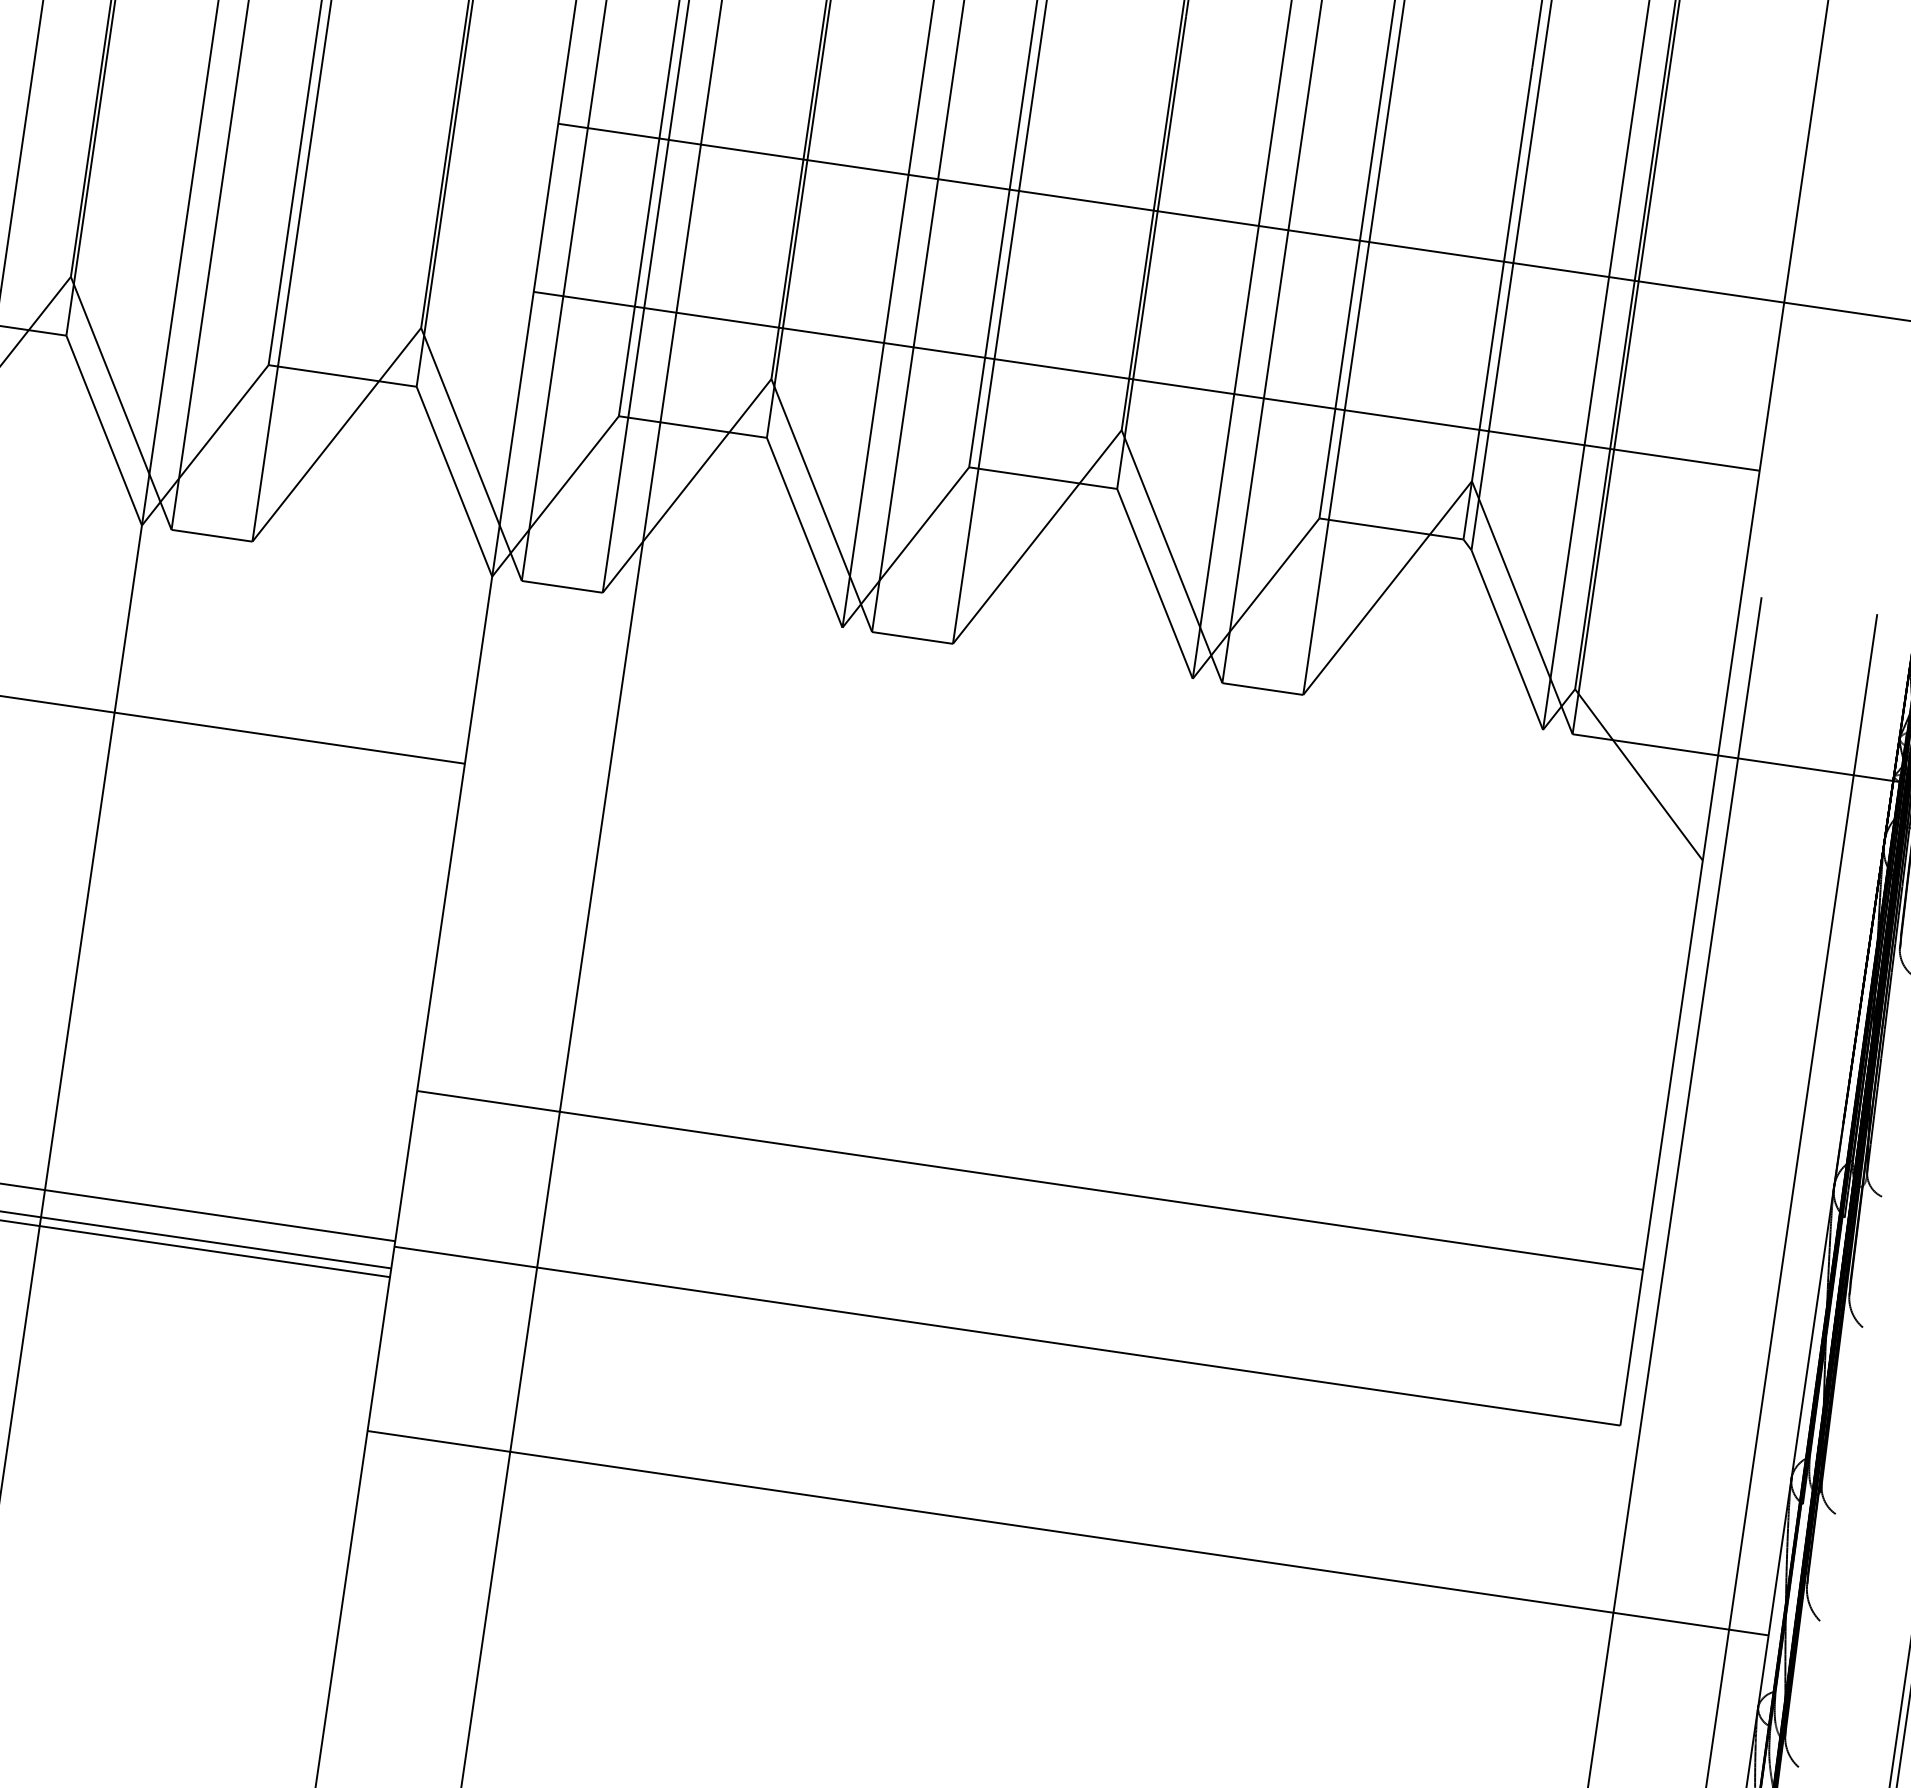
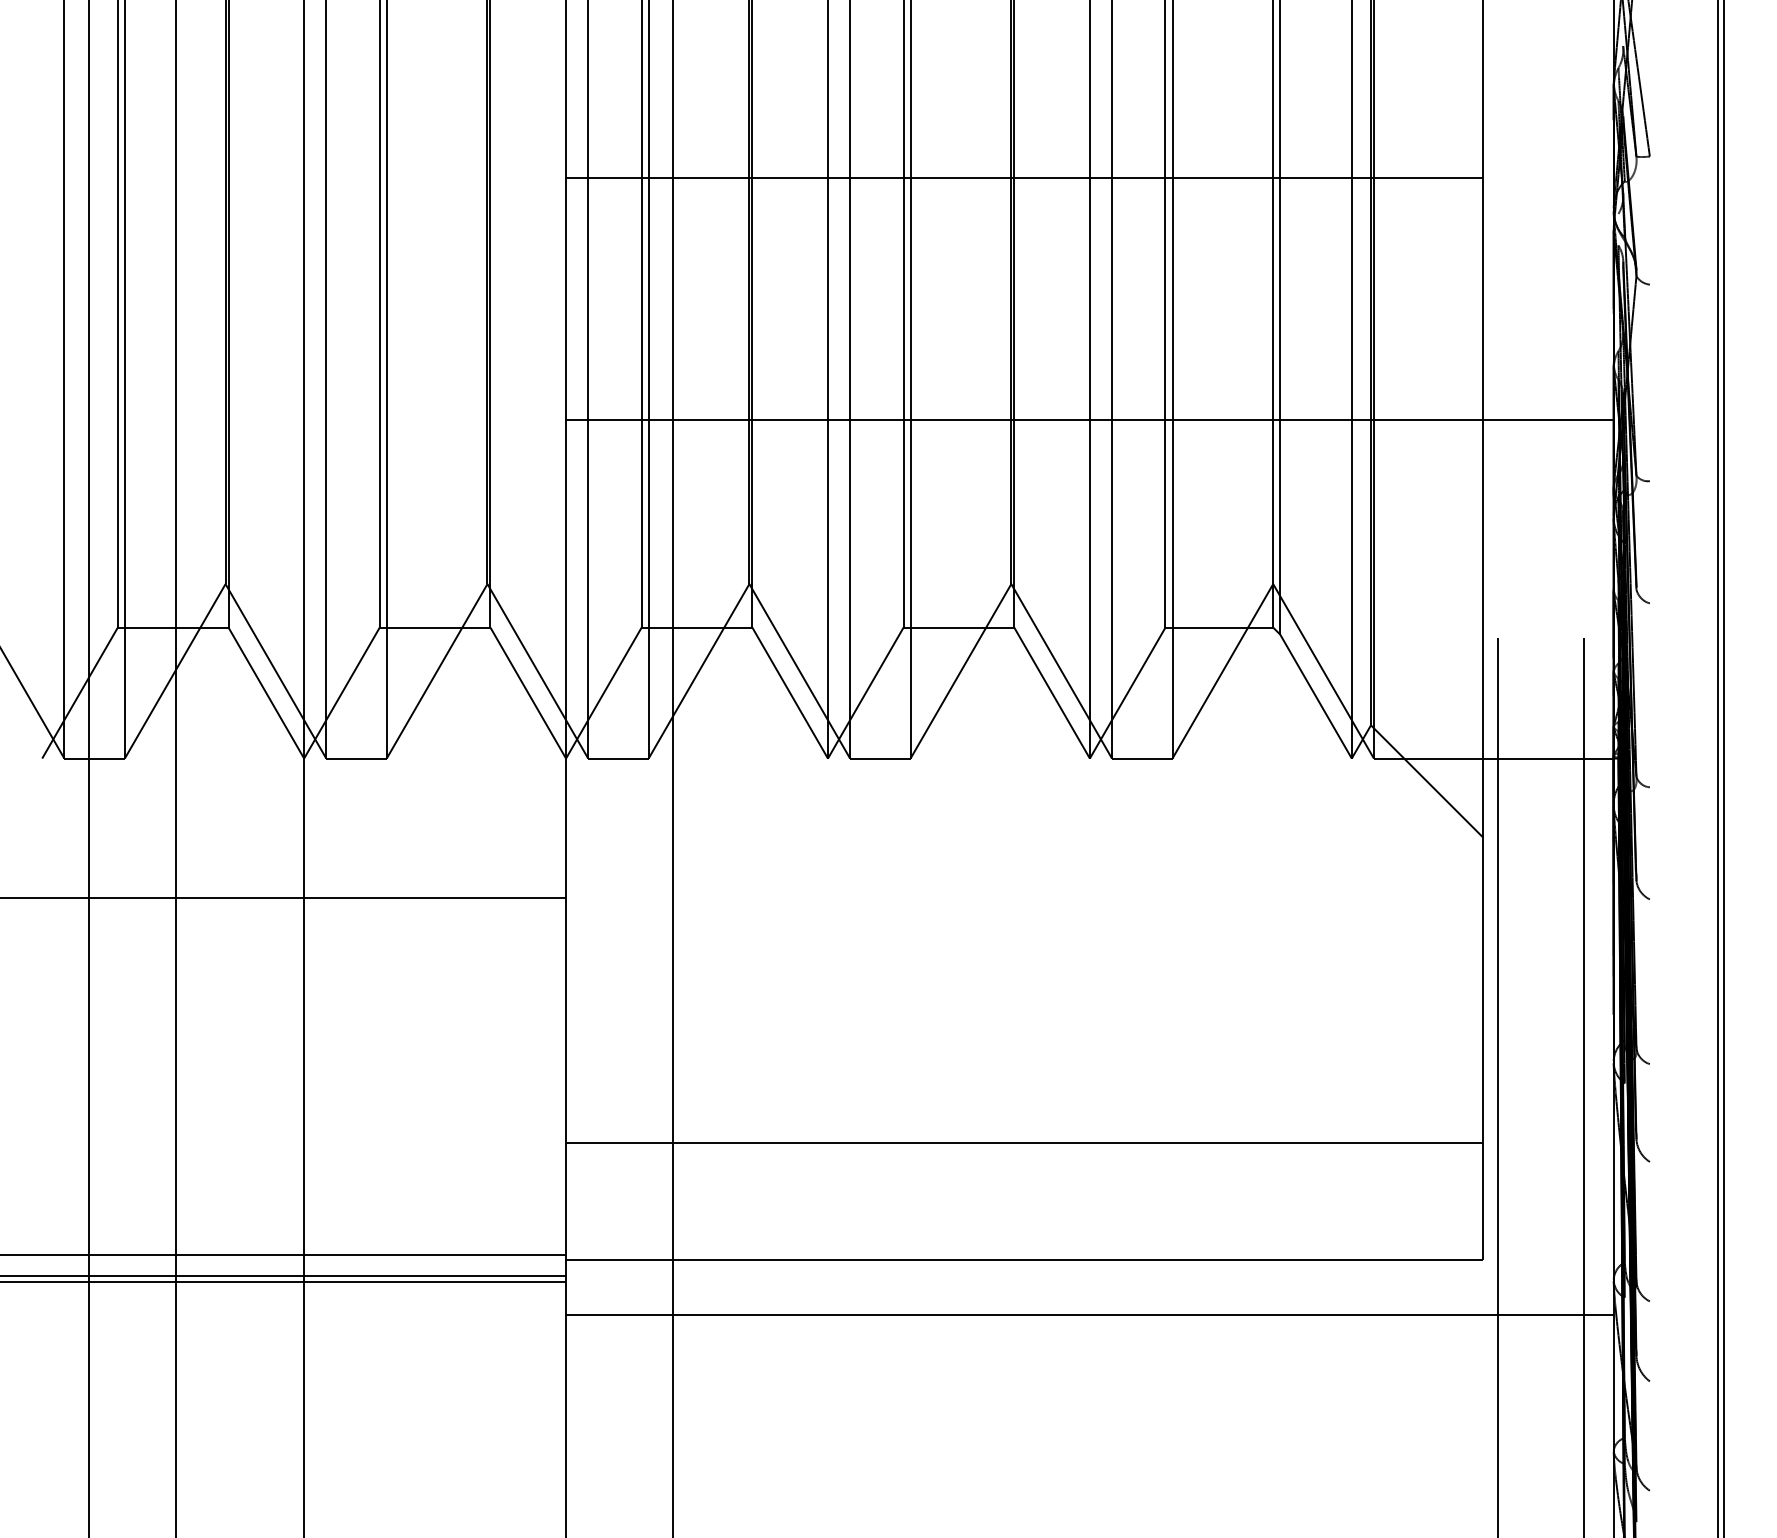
line: (1146, 381) -> (1024, 545), removed
line: (1067, 1533) -> (1089, 1315), moved

